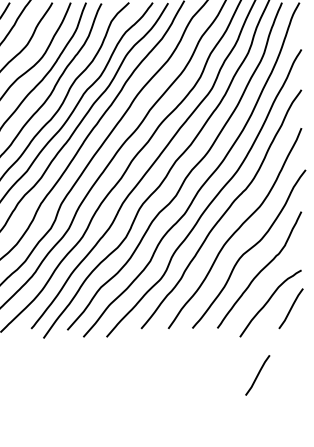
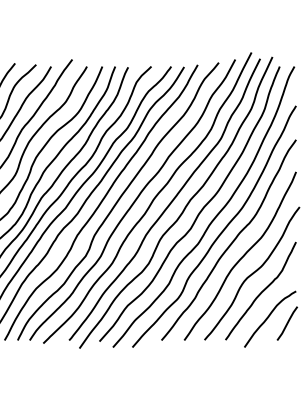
line: (256, 375) -> (258, 379), removed

